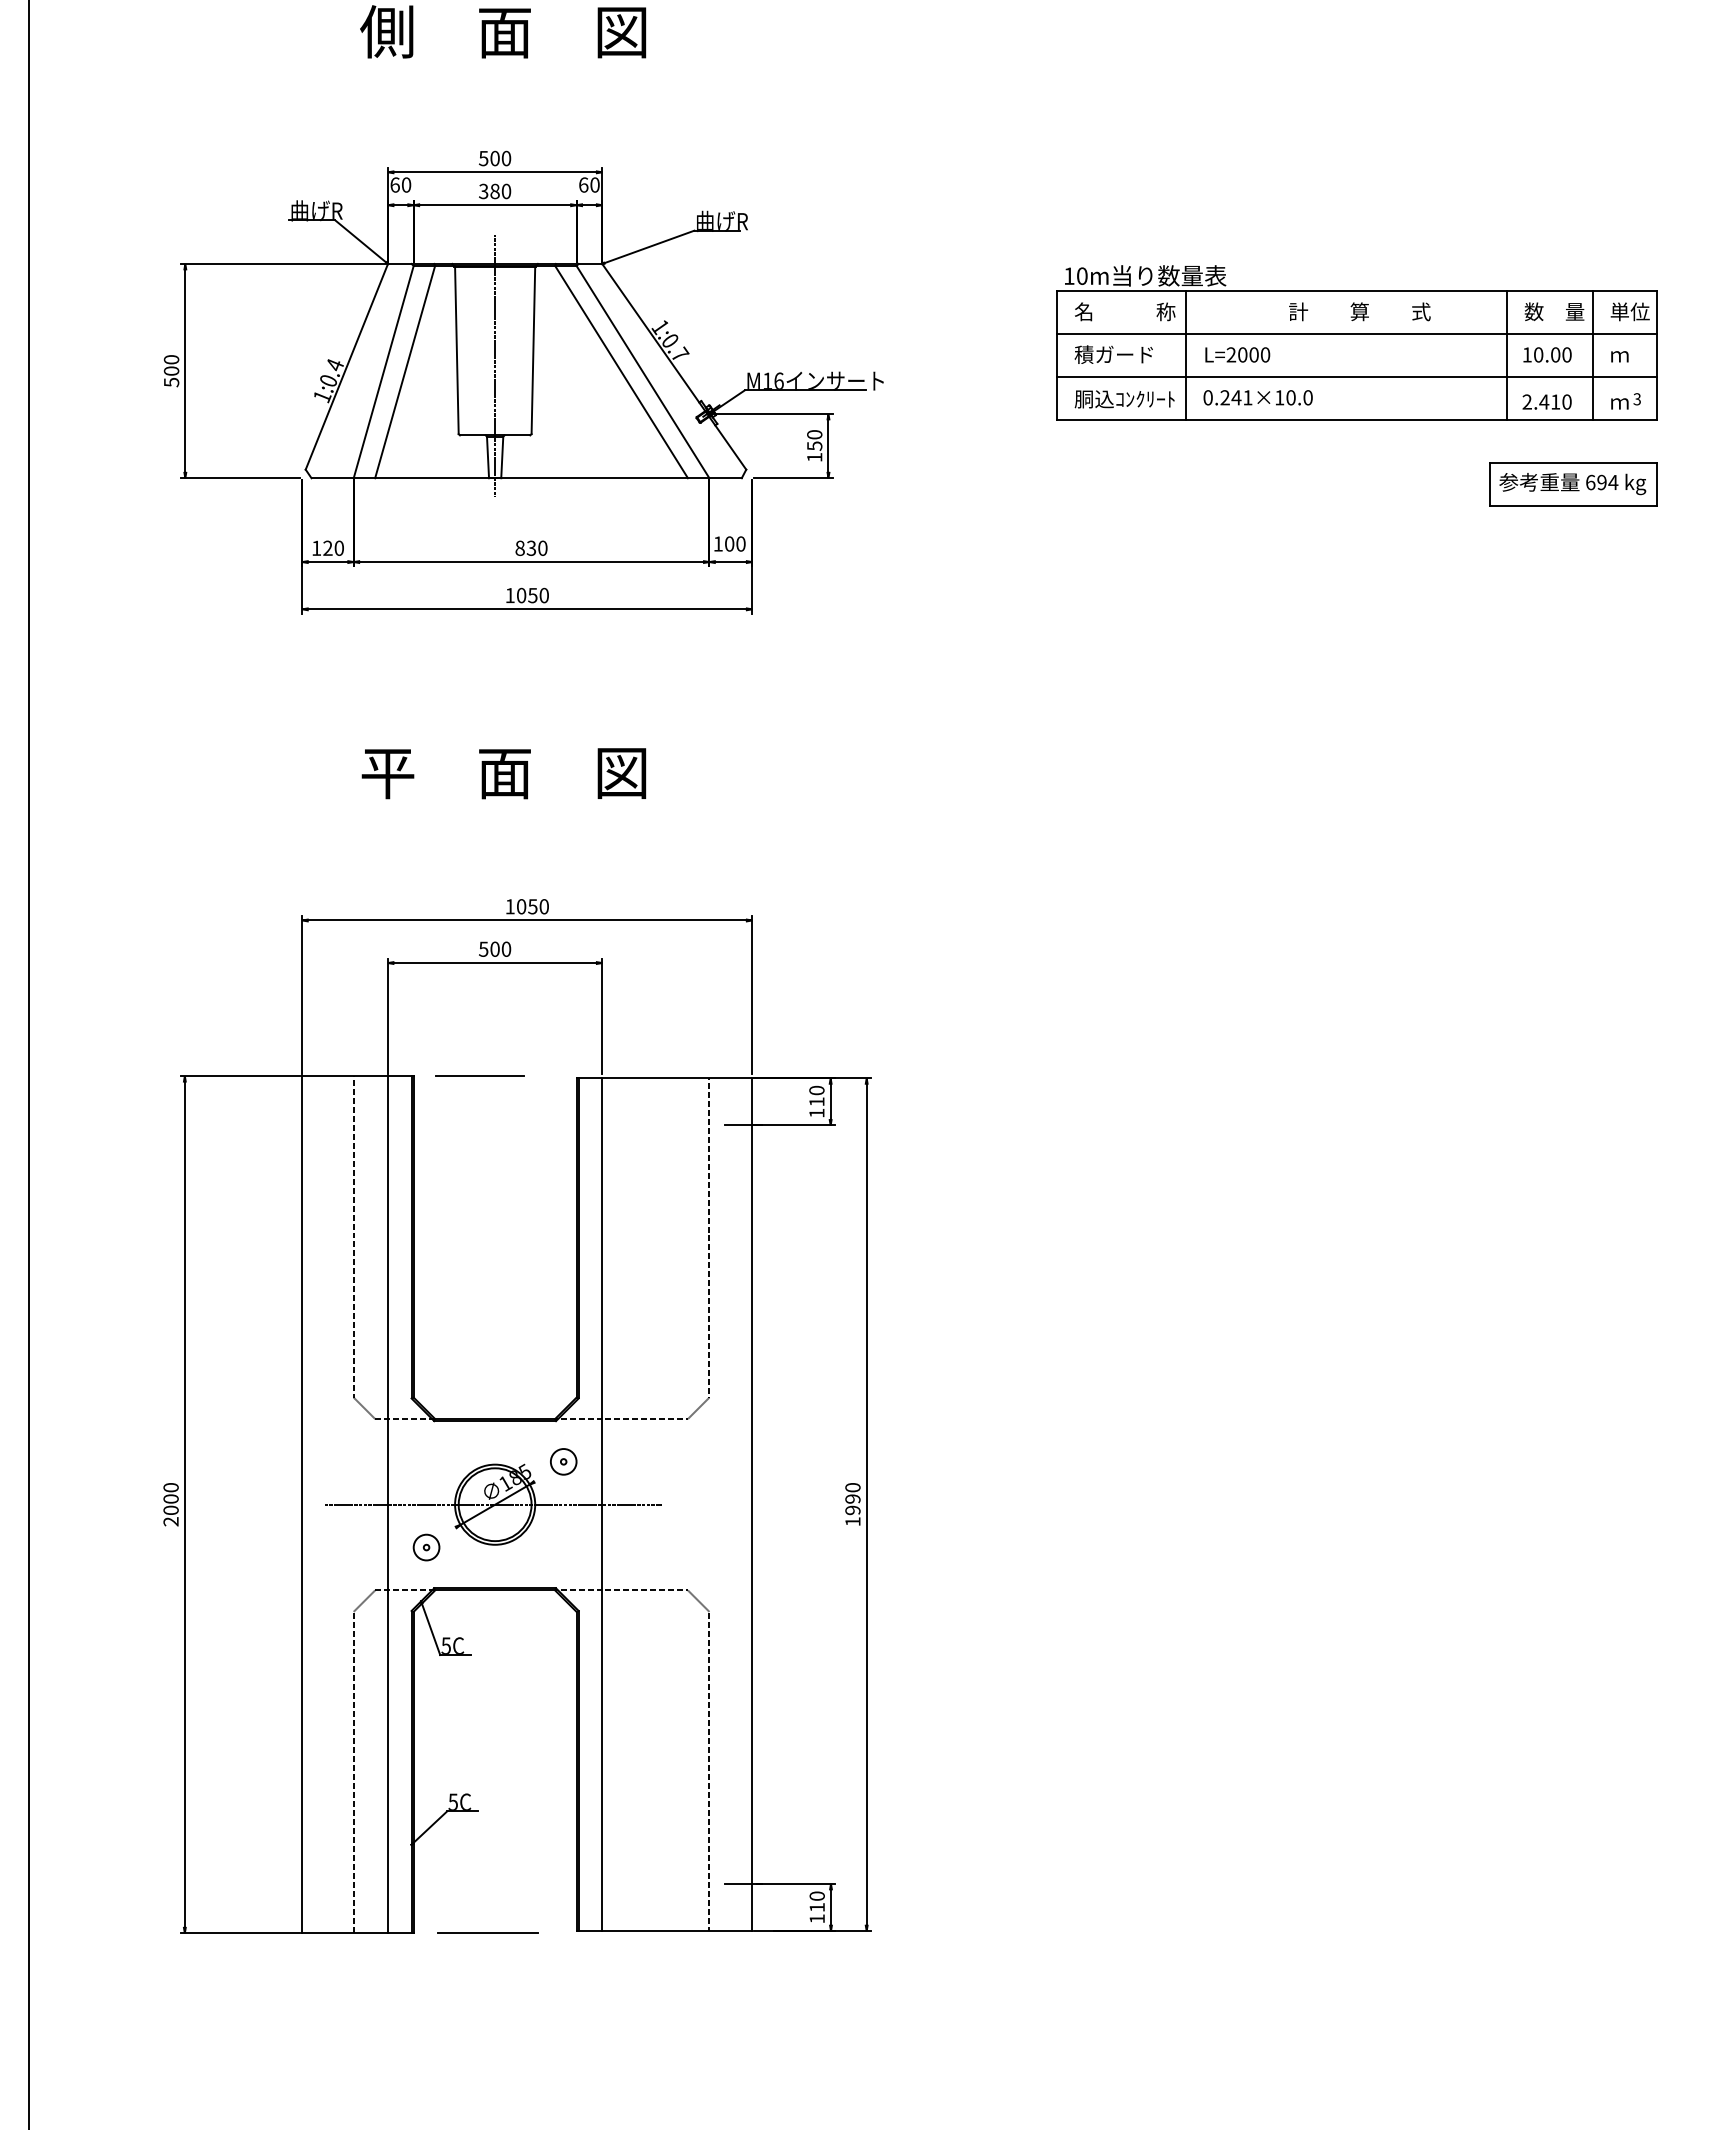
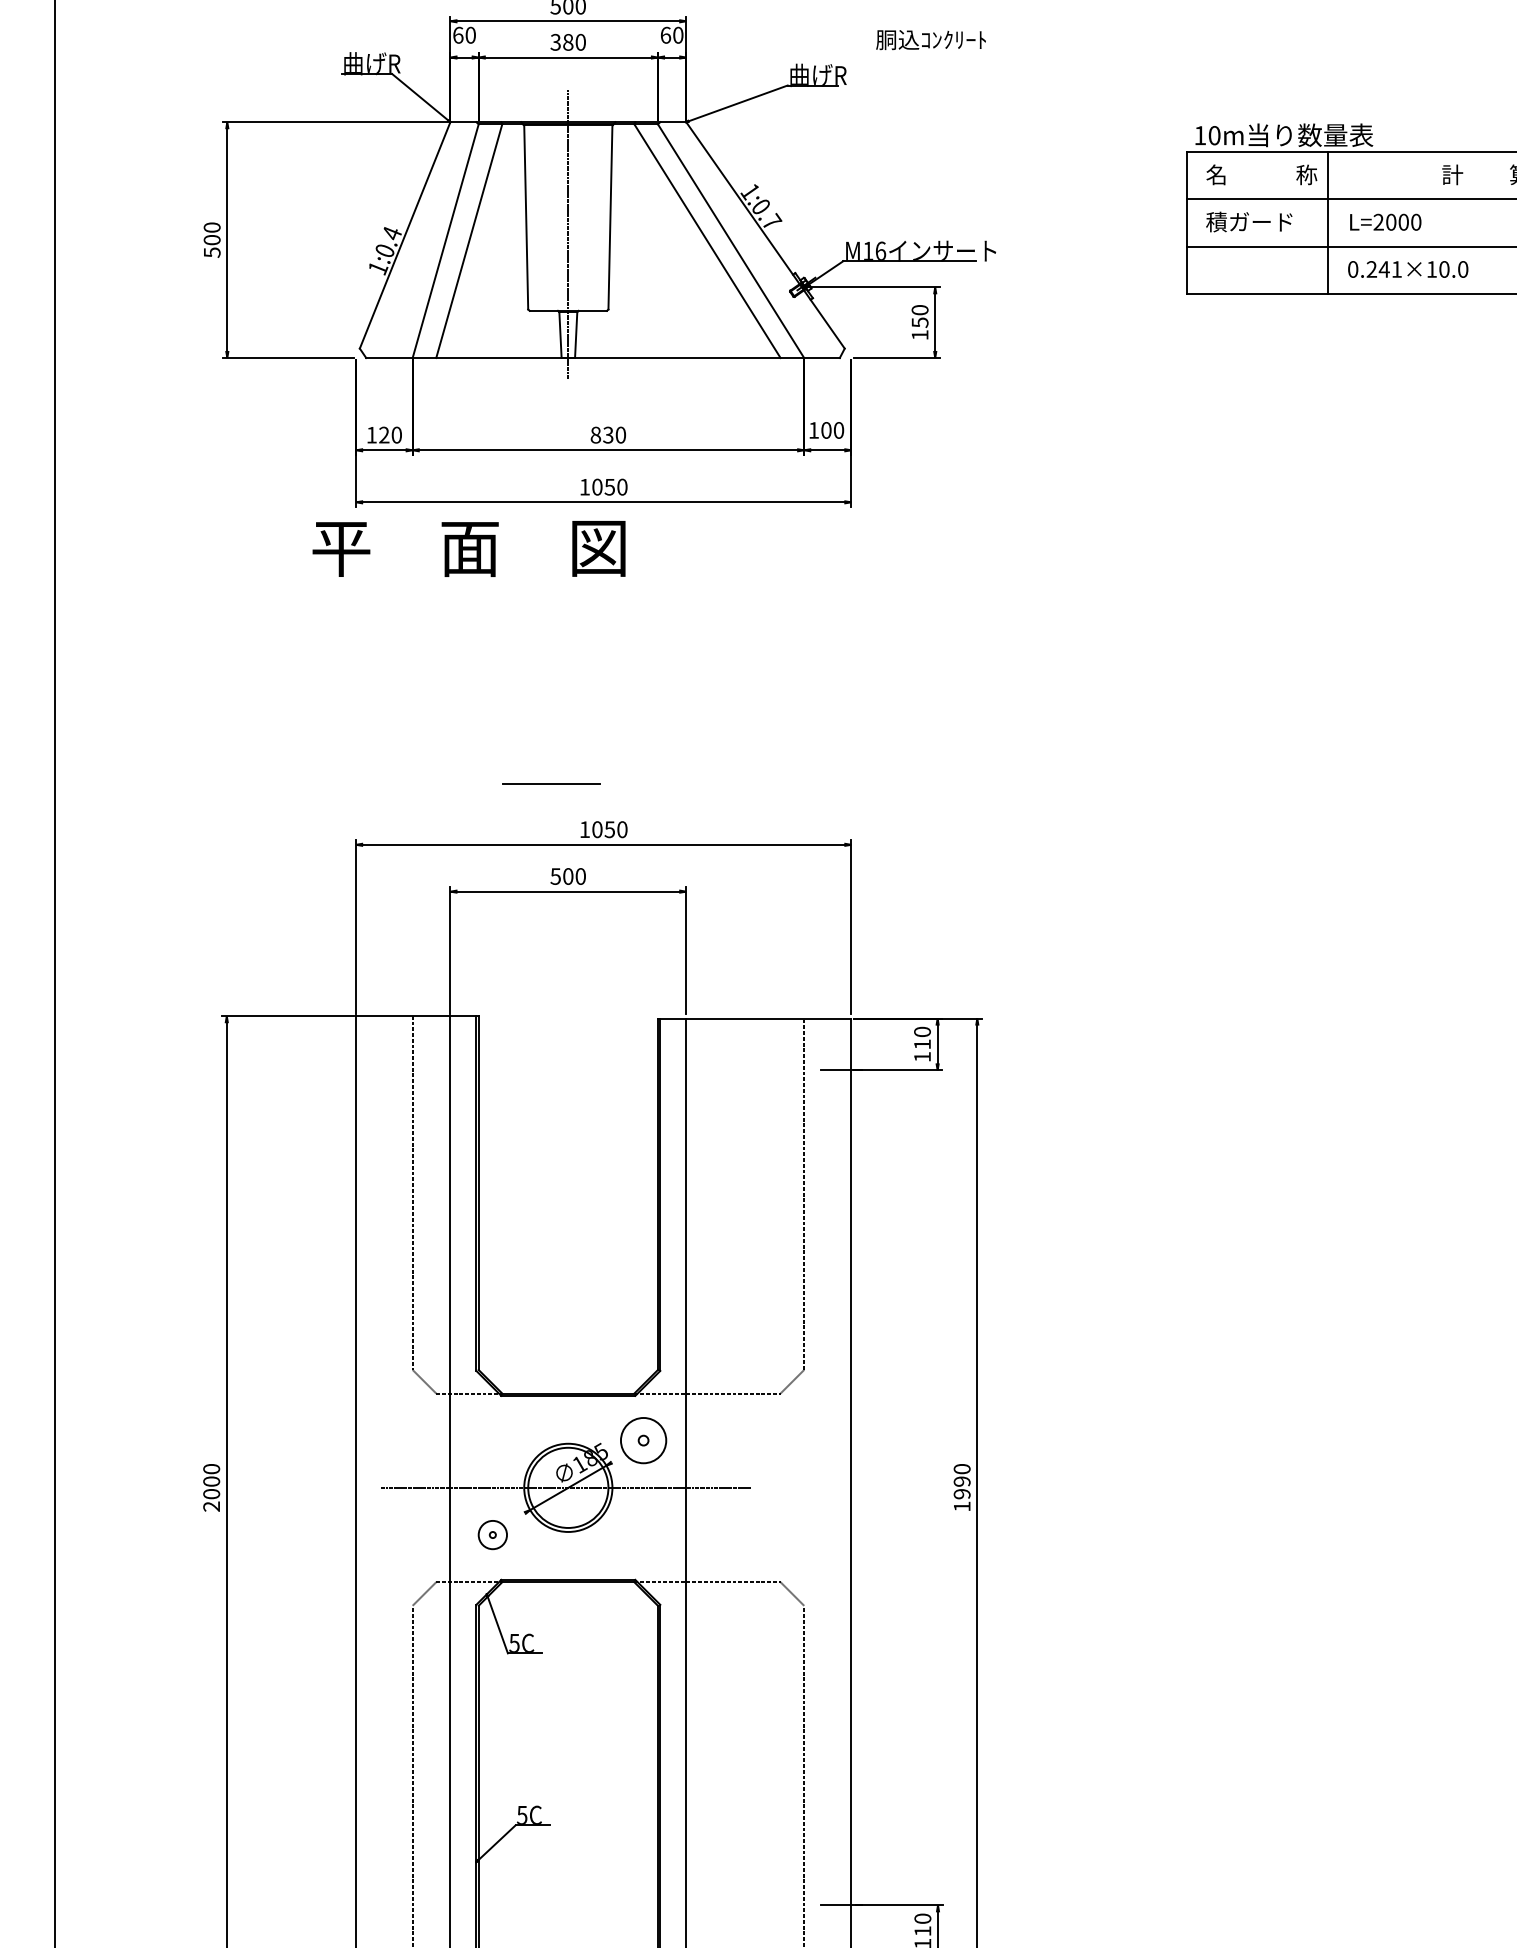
text: (1124, 399) -> (930, 40), moved
text: (503, 773) -> (468, 548), moved
line: (479, 1075) -> (551, 783), moved
part: (563, 1461) -> (643, 1440), size x1.6

